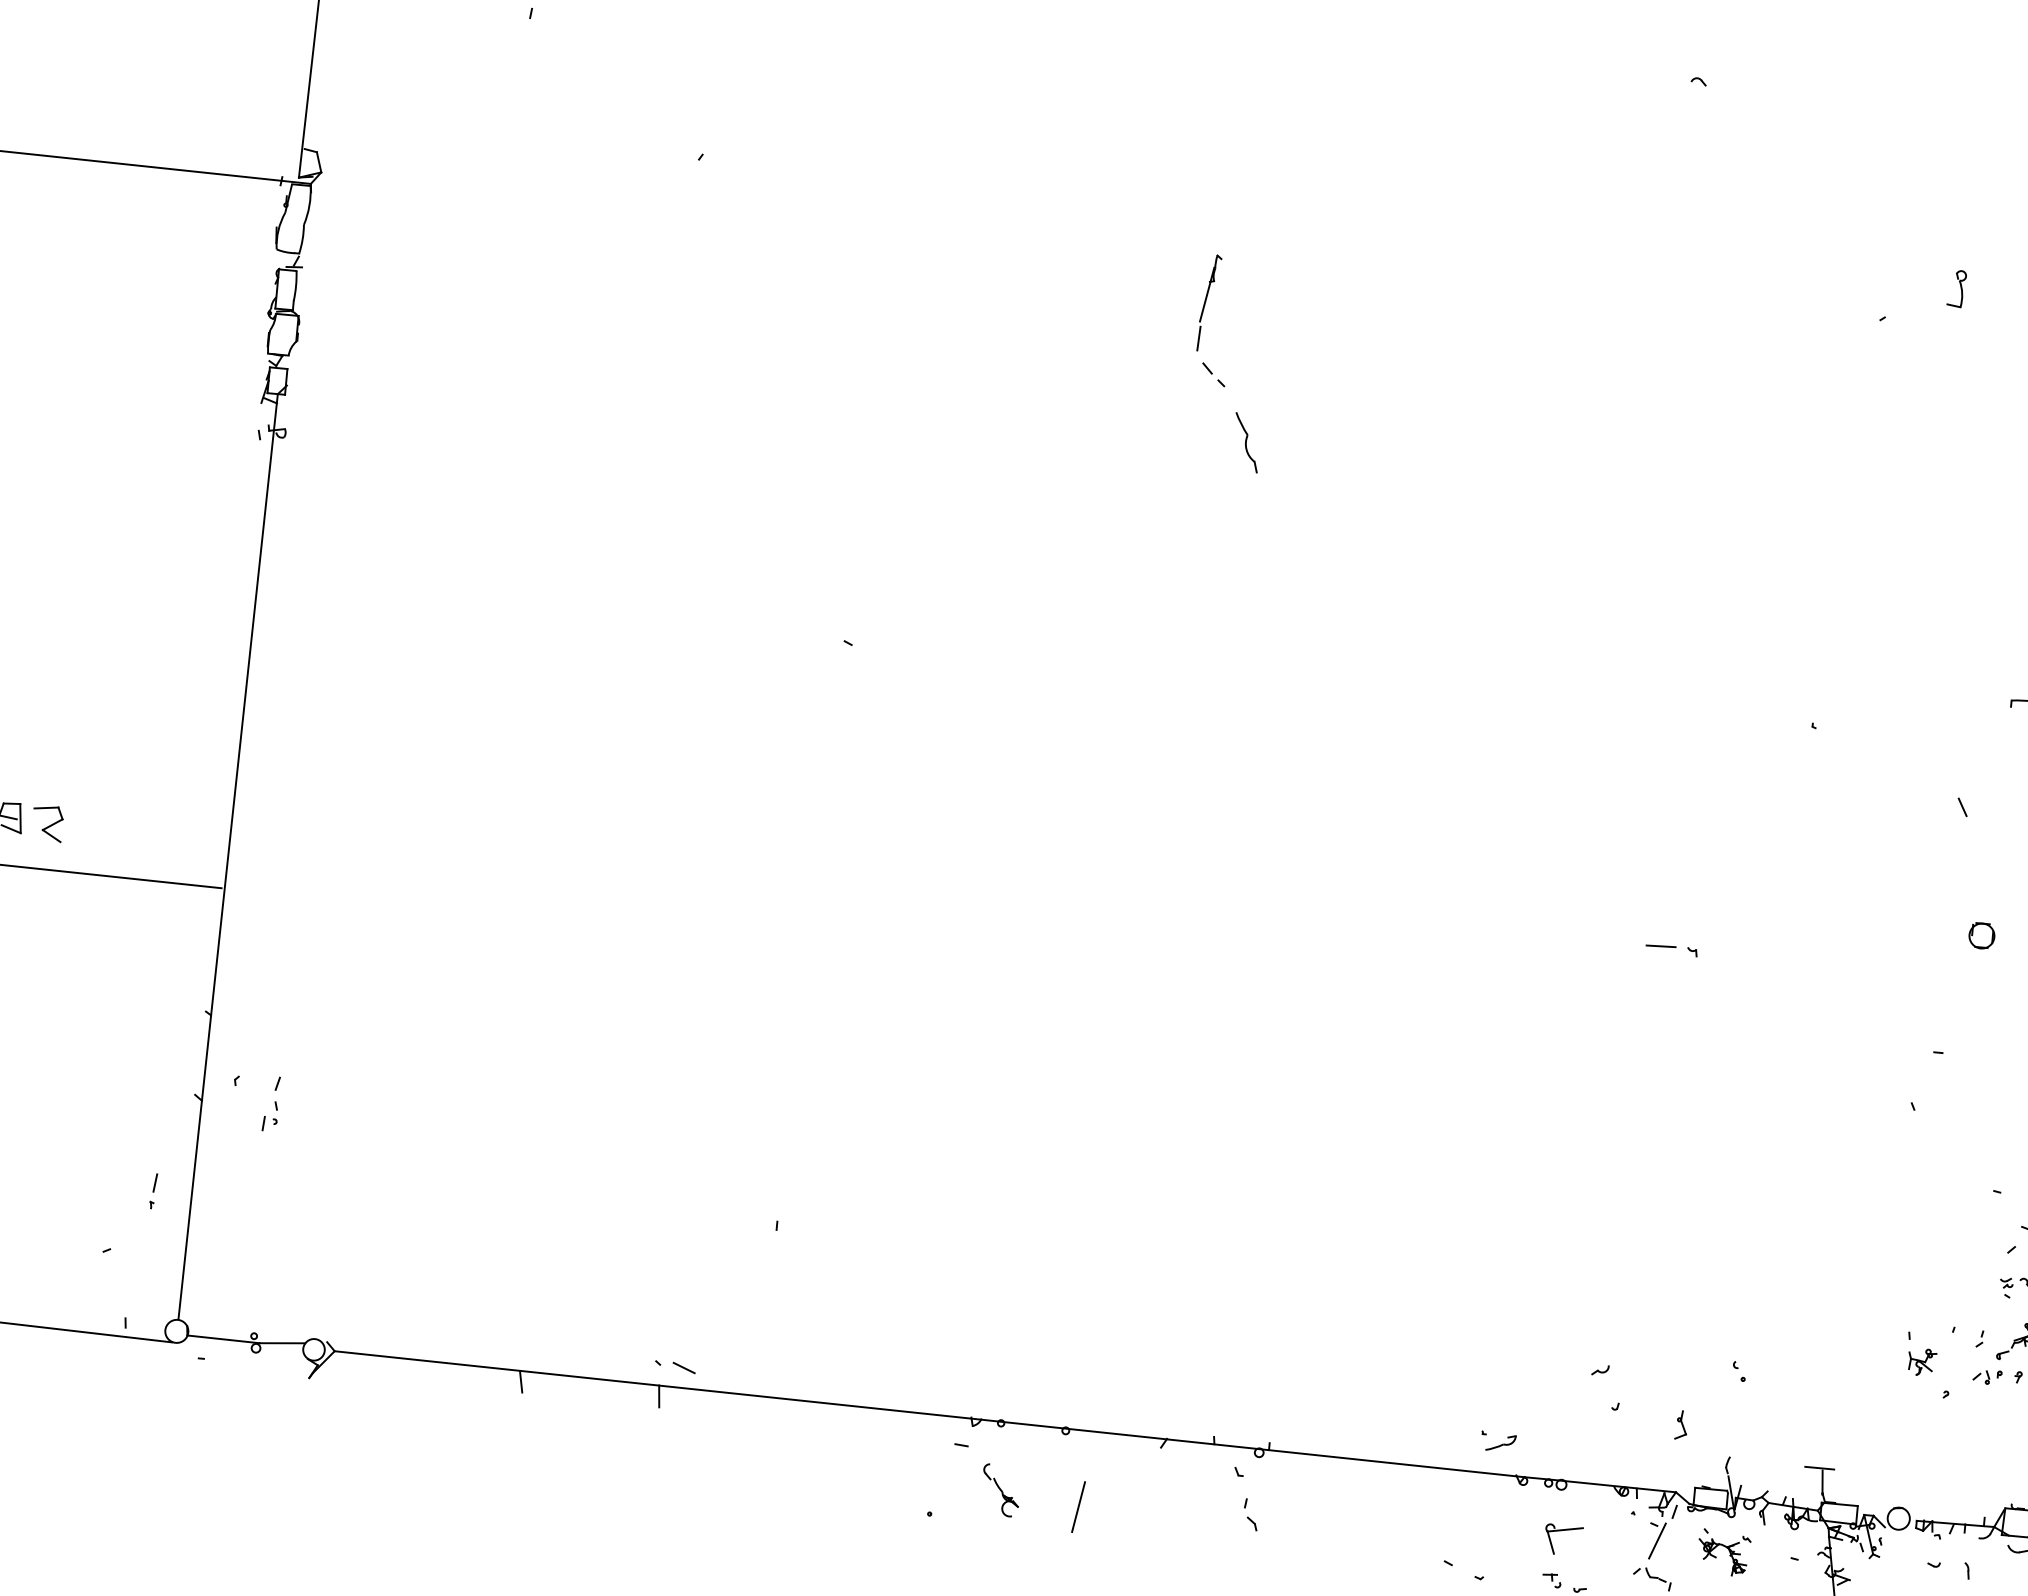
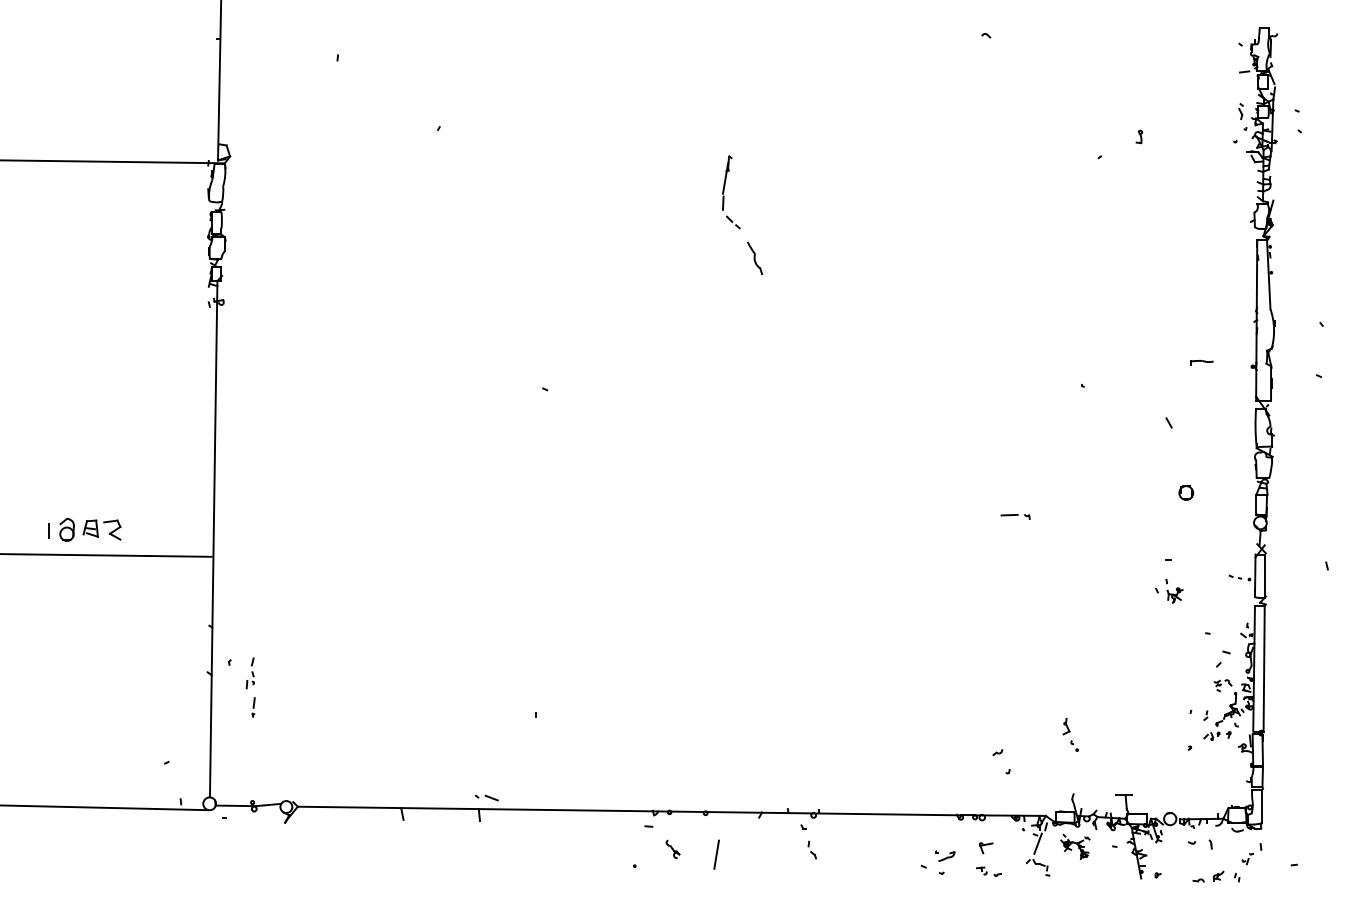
part: (1957, 288) -> (1139, 136), size x0.62
part: (153, 1190) -> (253, 707), moved
part: (1921, 1353) -> (1174, 590), moved
part: (1681, 1425) -> (1066, 726), moved
part: (1499, 1440) -> (945, 855), moved
part: (1000, 1488) -> (672, 848), size x0.62
part: (1562, 1540) -> (985, 848), size x0.62

